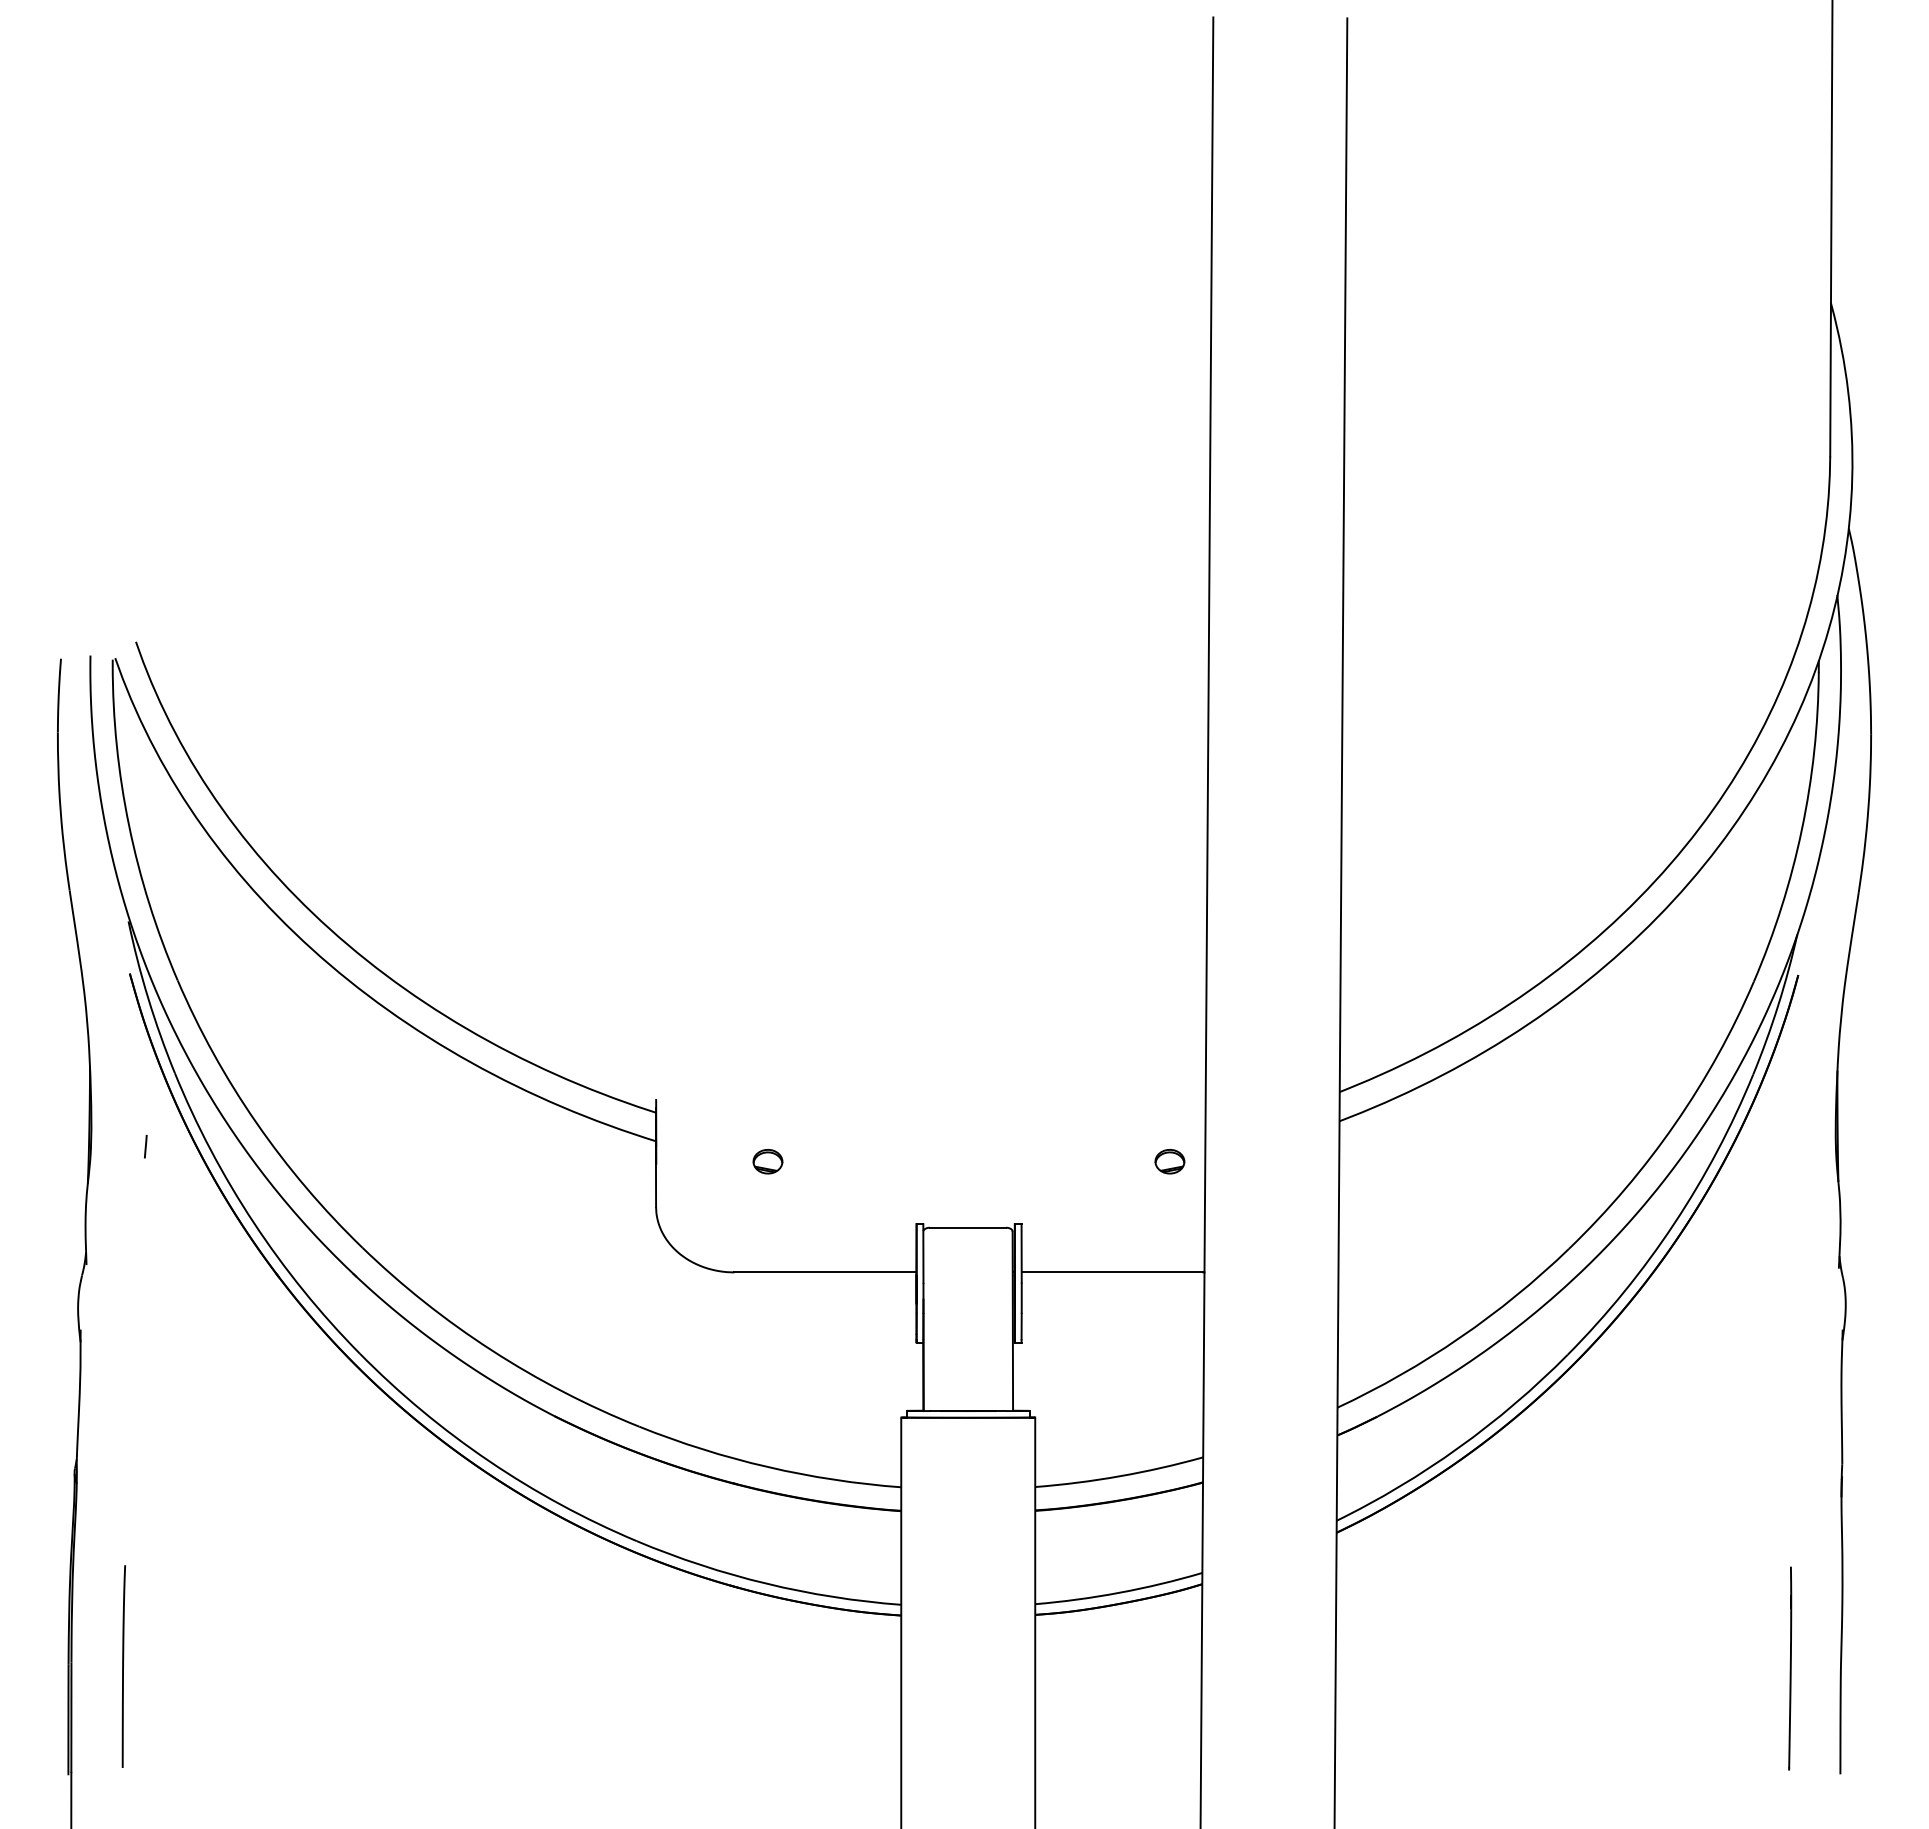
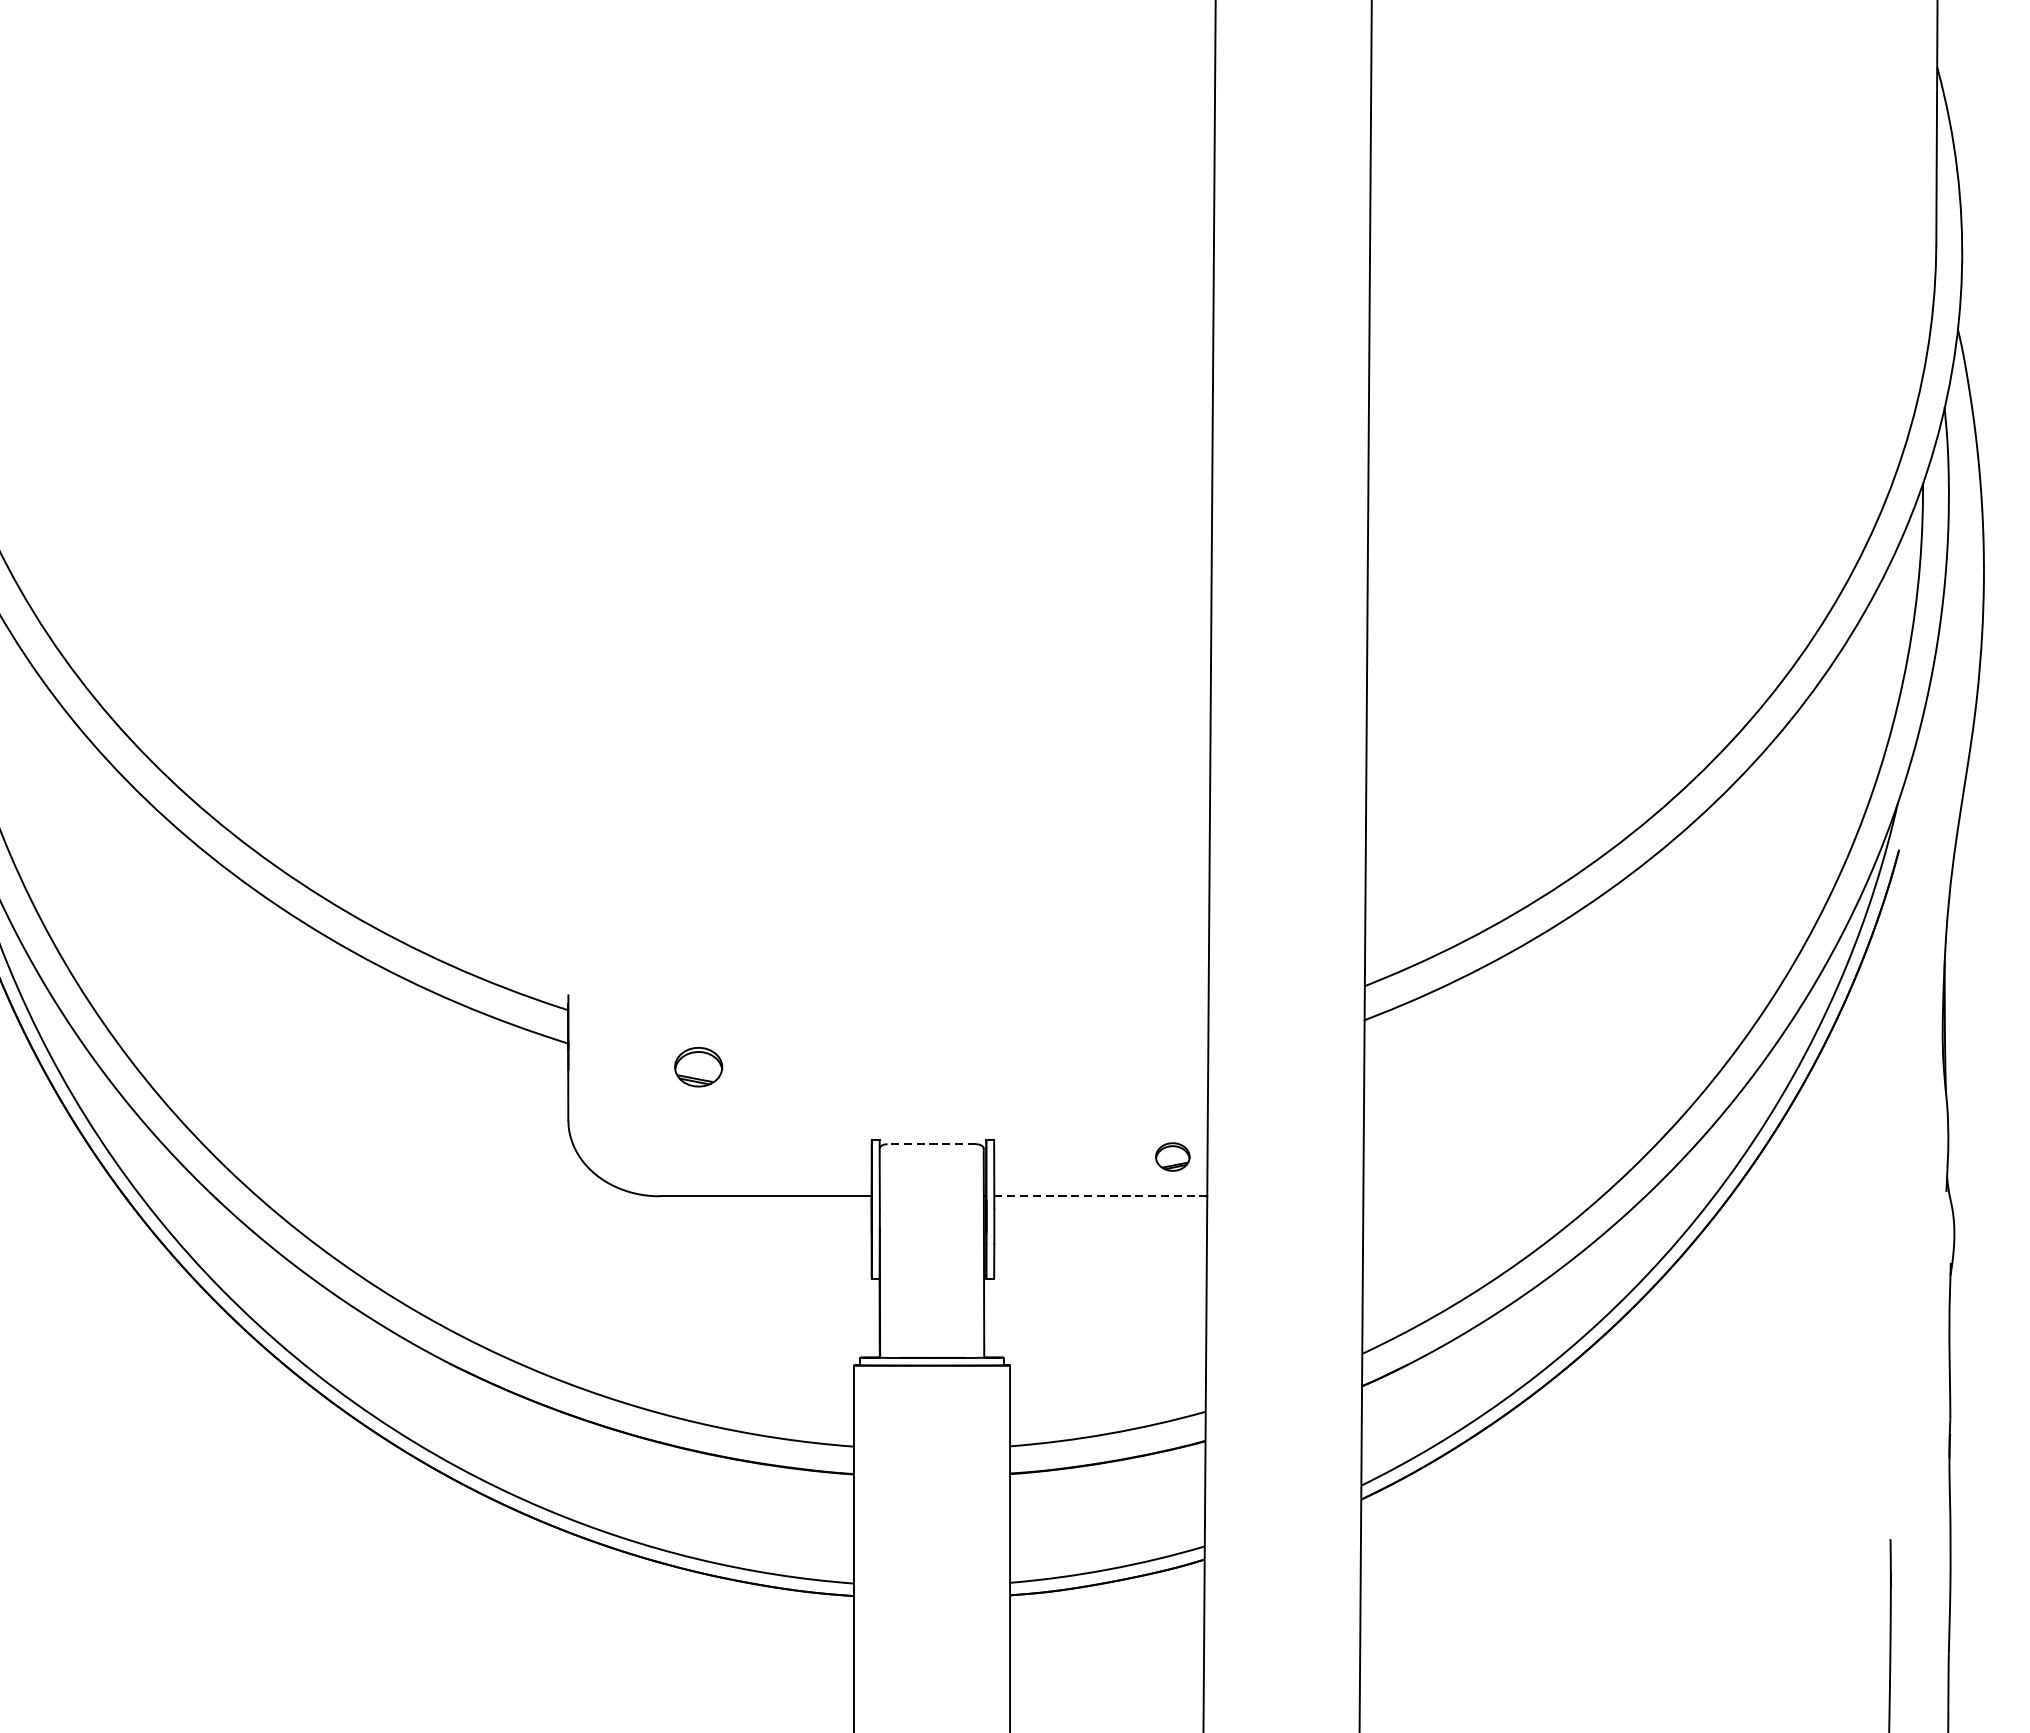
part: (767, 1161) -> (698, 1067), size x1.4
part: (1169, 1161) -> (1172, 1156), moved
line: (968, 1227) -> (932, 1143), solid -> dashed
line: (1112, 1272) -> (1100, 1196), solid -> dashed

